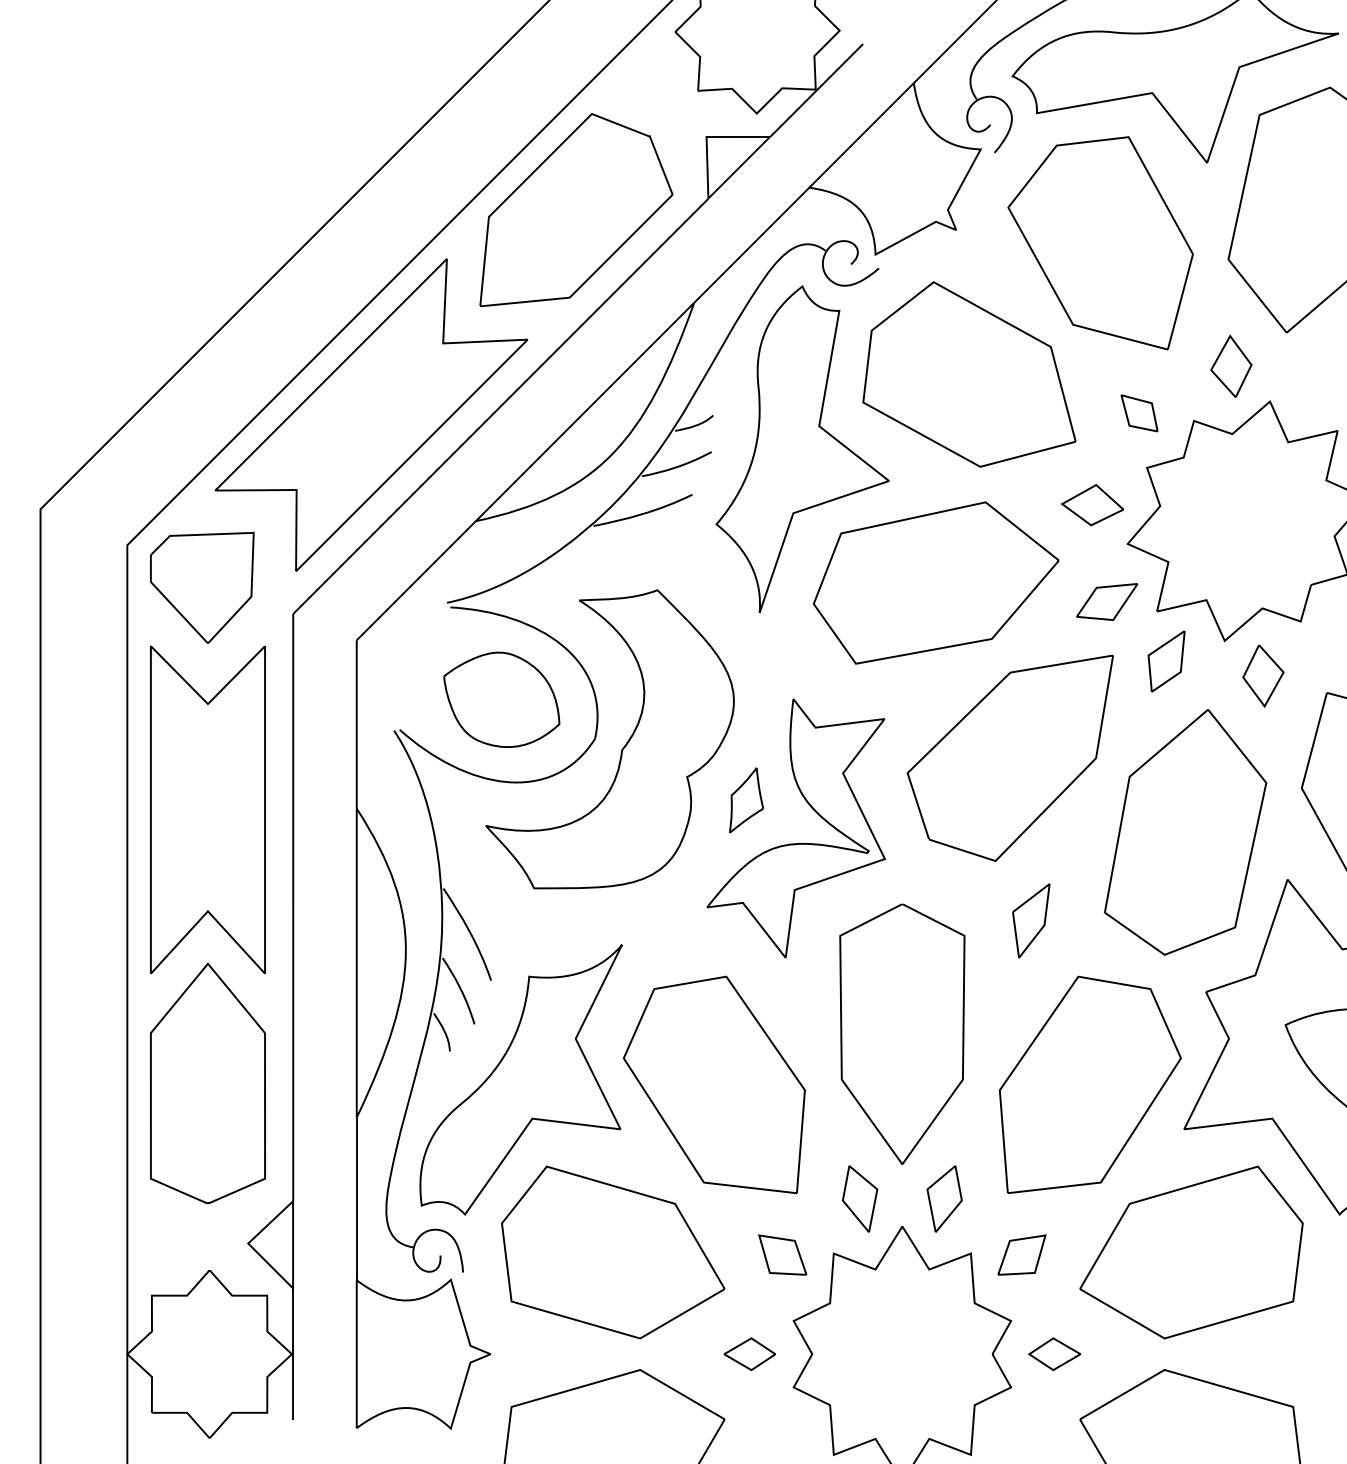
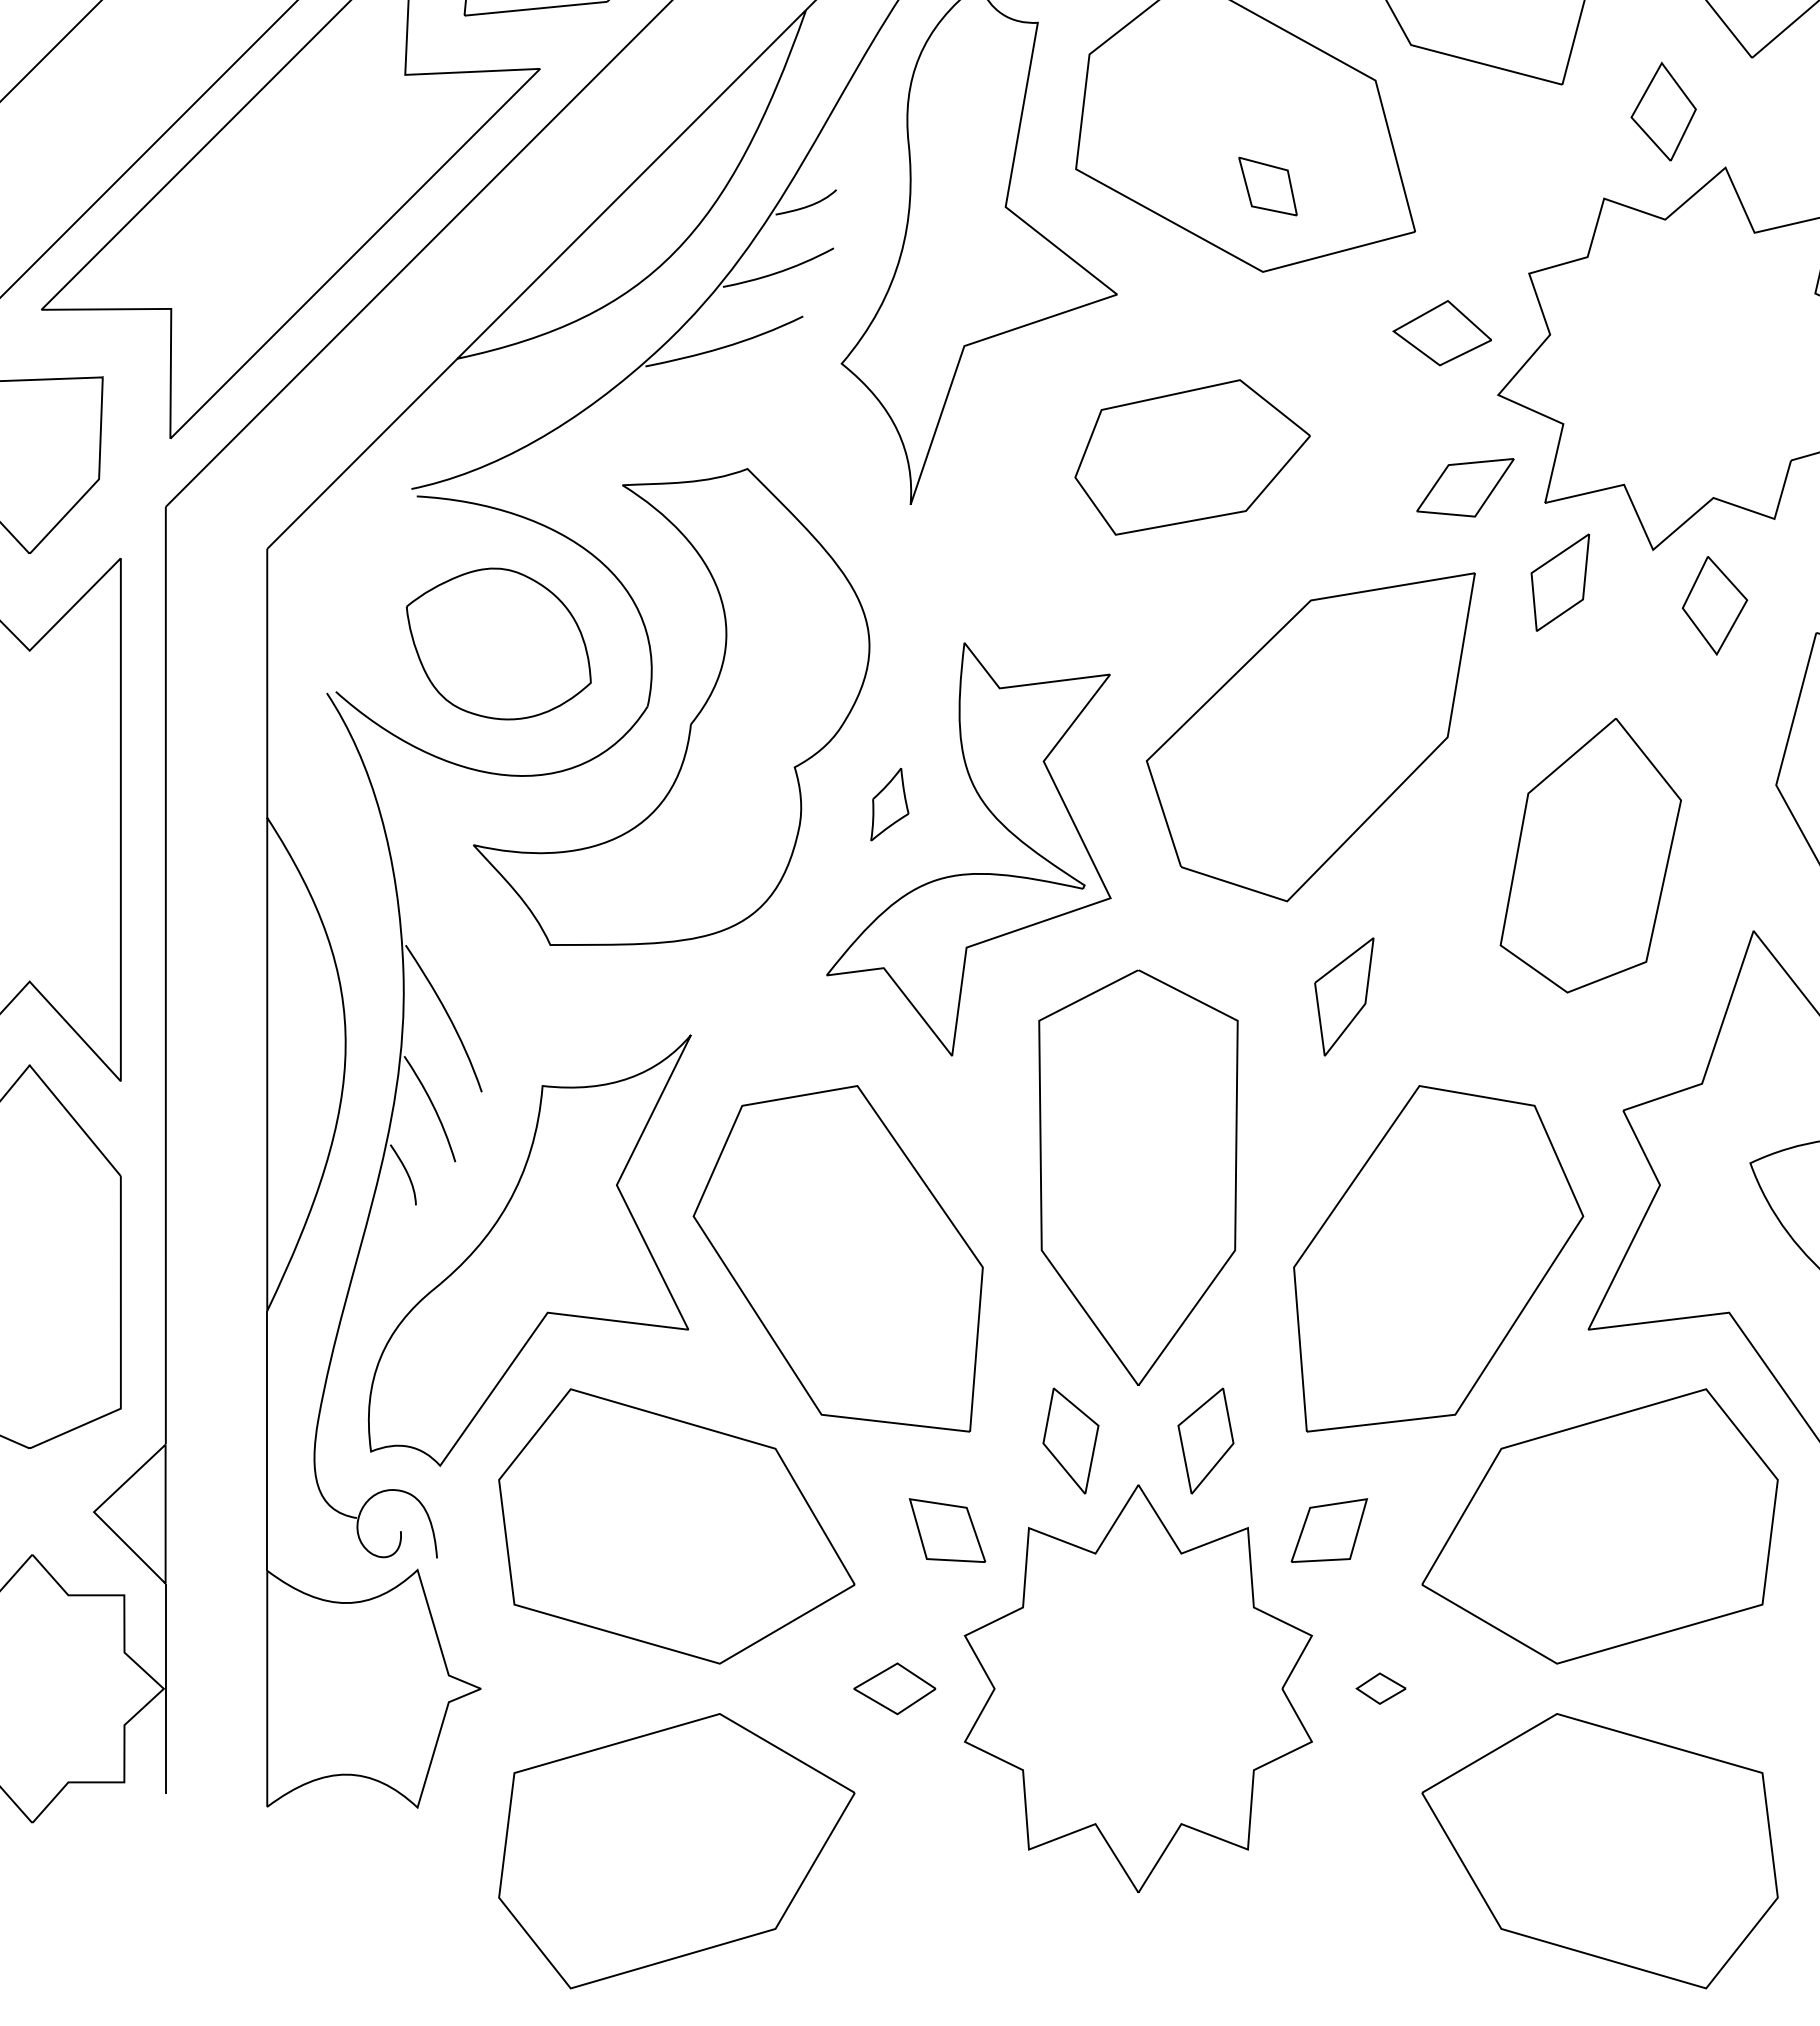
part: (1139, 413) -> (1267, 186), moved
part: (936, 582) -> (1192, 456), size x0.6
part: (746, 800) -> (889, 804), size x0.7
part: (1185, 832) -> (1590, 855), size x0.7
part: (1053, 1353) -> (1379, 1687), size x0.6

